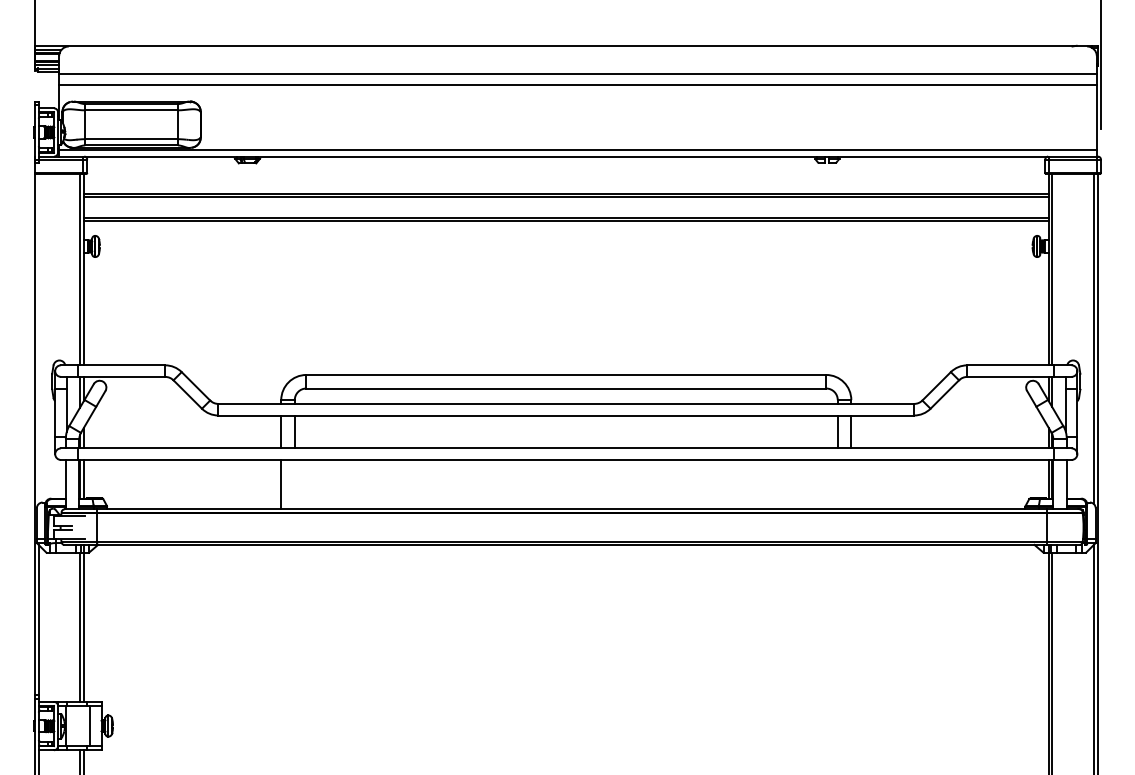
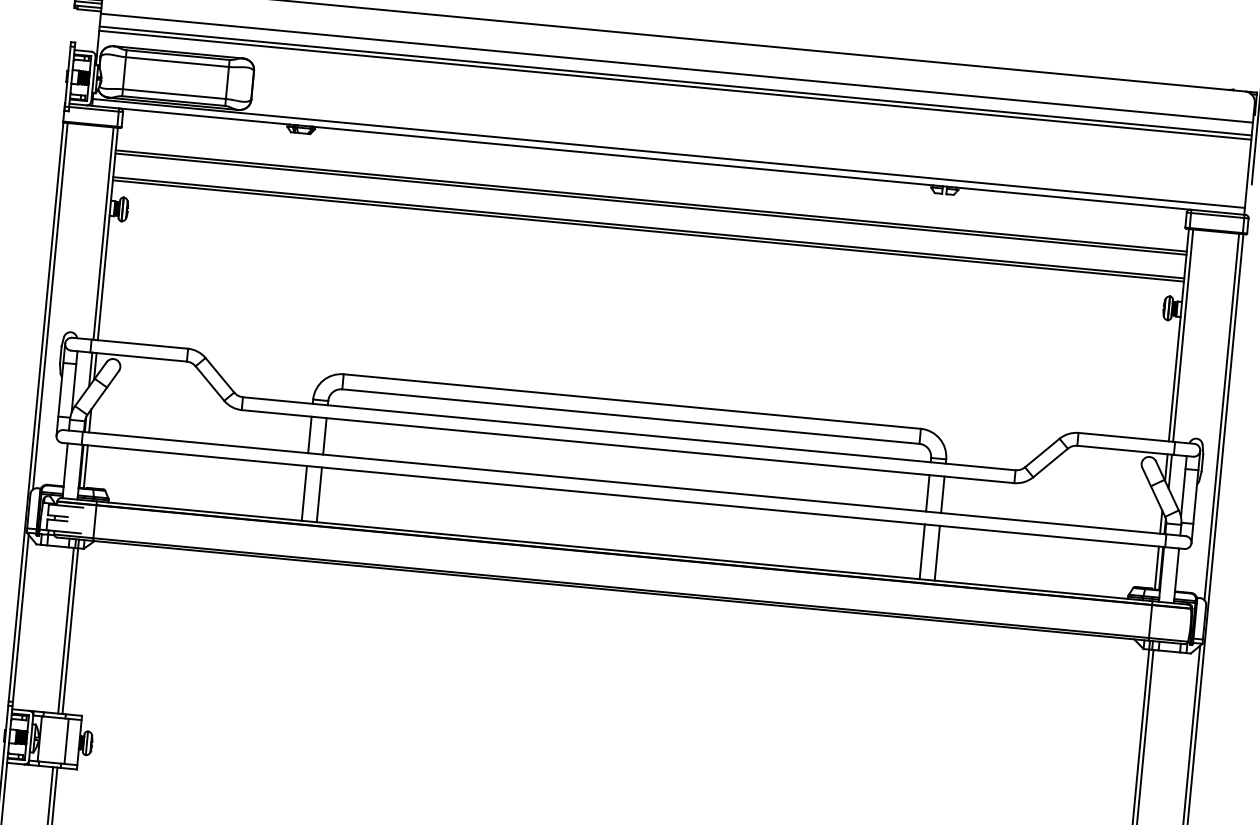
line: (577, 88) -> (674, 84), added
line: (38, 339) -> (50, 306), added
line: (294, 484) -> (319, 494), added
line: (837, 484) -> (921, 551), added
line: (851, 484) -> (937, 553), added

